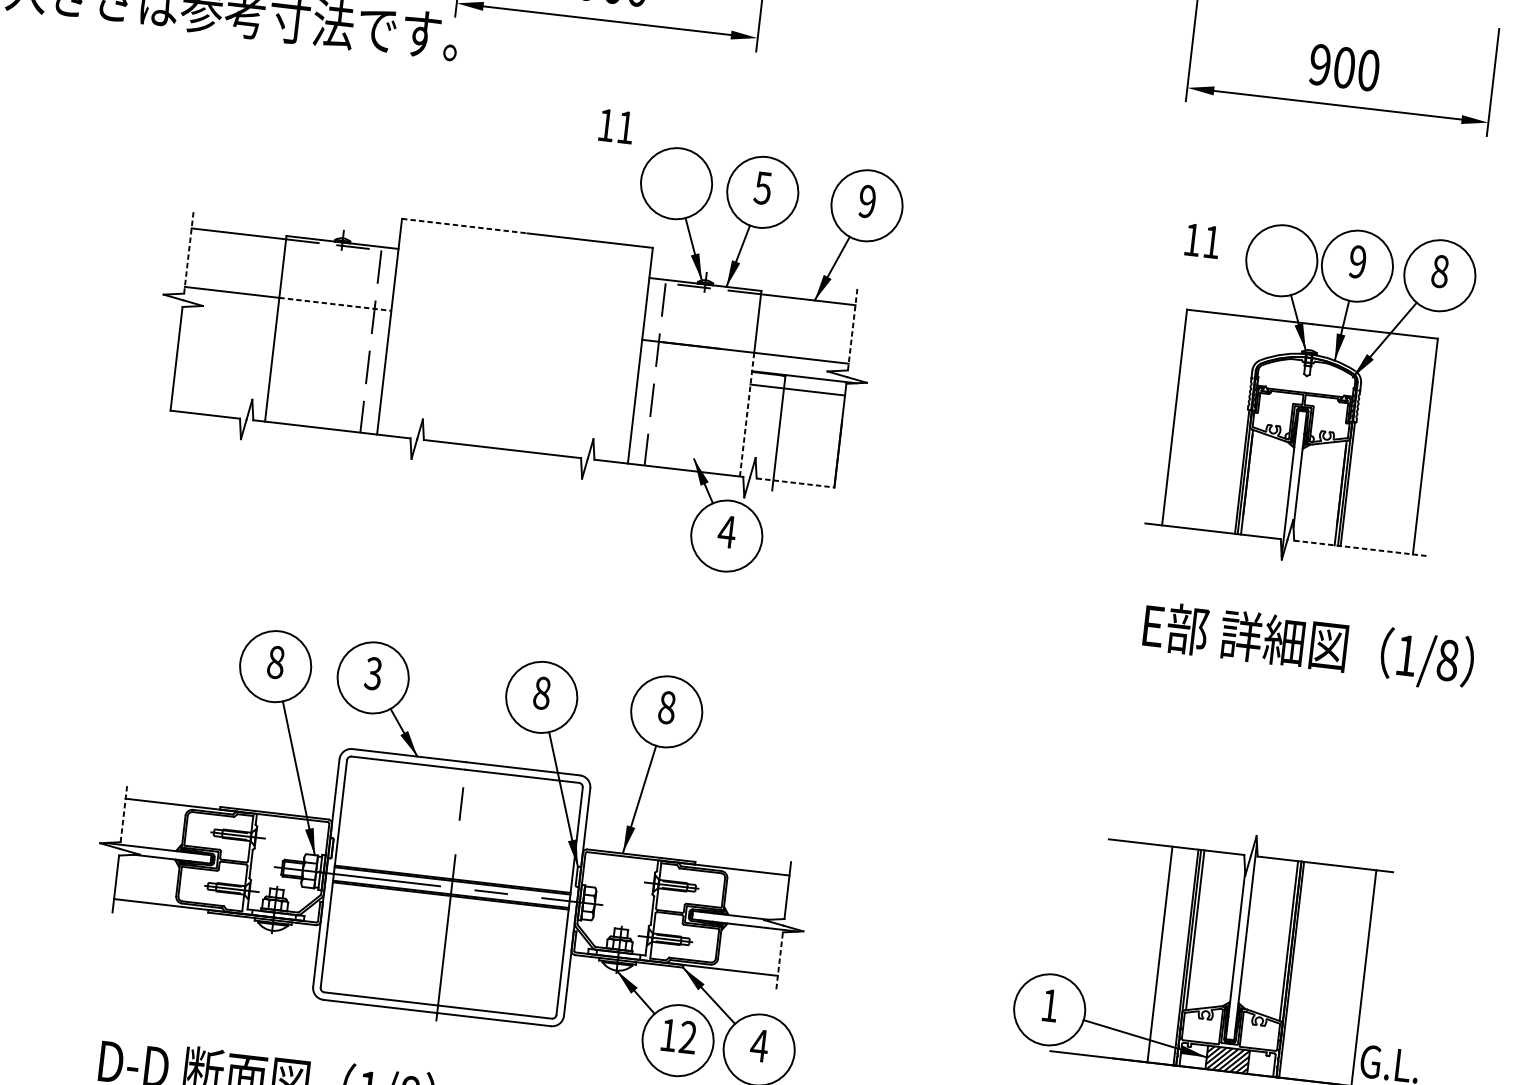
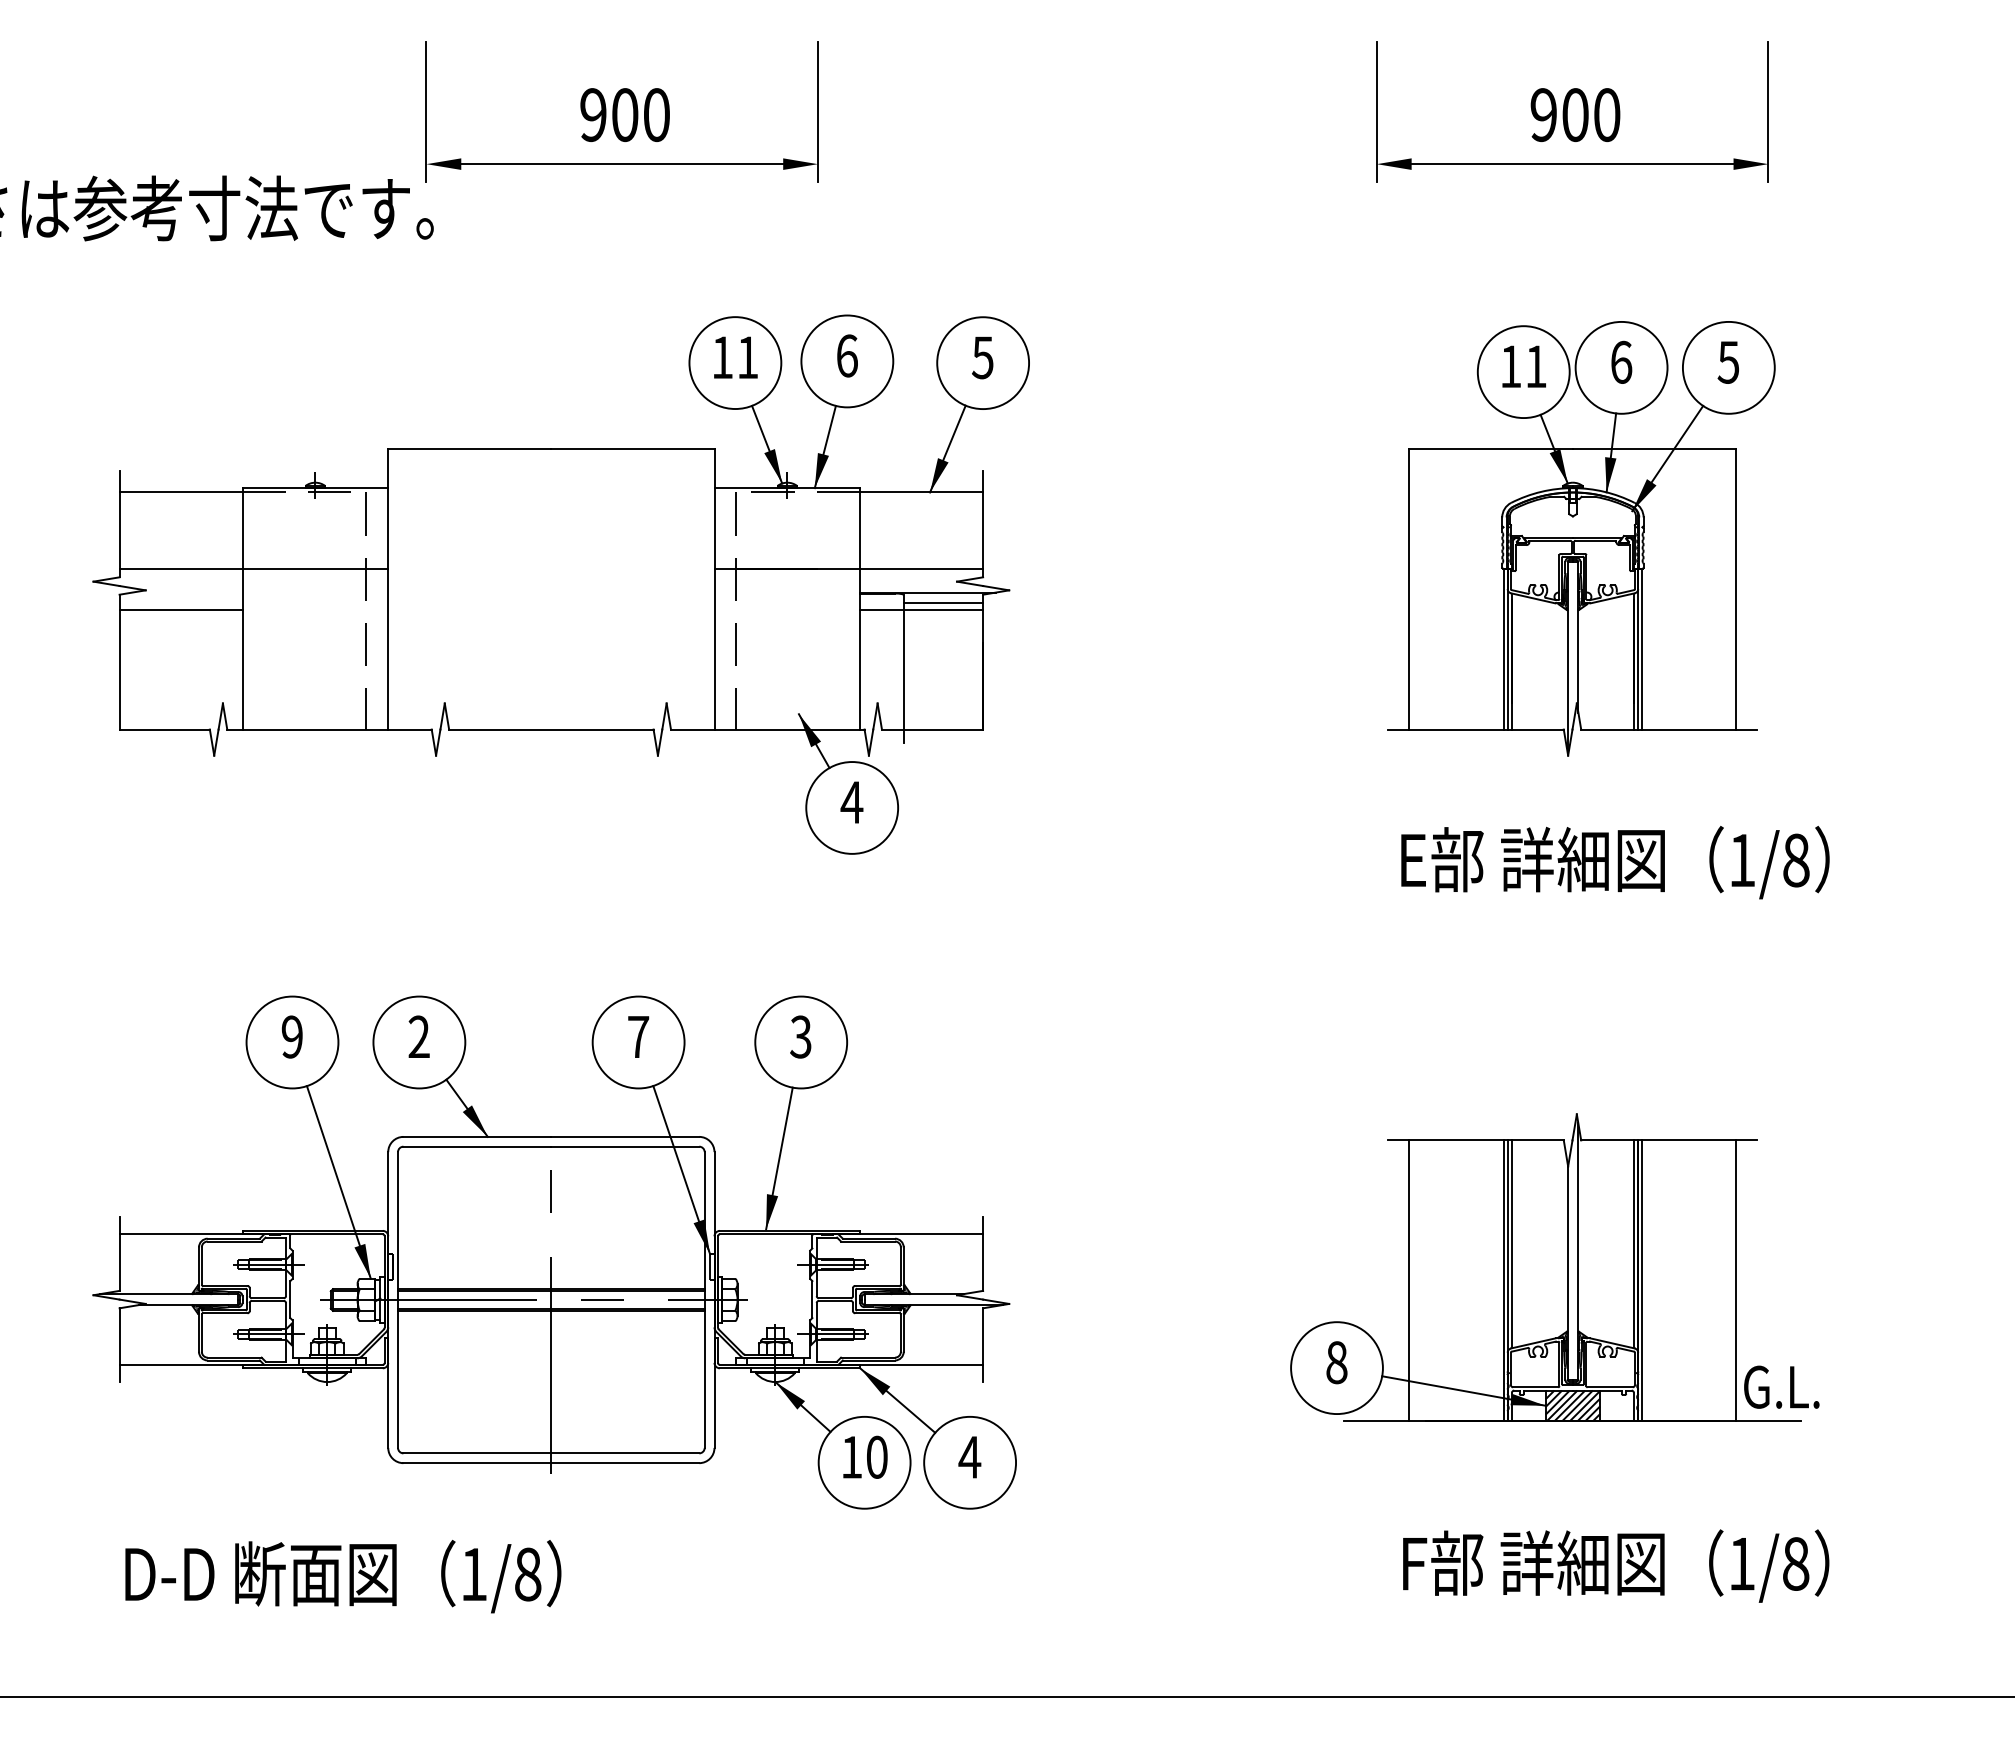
text: (616, 126) -> (735, 357), moved
text: (762, 187) -> (846, 355), 5 -> 6
text: (867, 201) -> (982, 357), 9 -> 5
line: (464, 225) -> (469, 448), dashed -> solid
text: (1202, 240) -> (1523, 366), moved
line: (188, 252) -> (119, 523), dashed -> solid
text: (1357, 261) -> (1621, 361), 9 -> 6
text: (1440, 271) -> (1728, 362), 8 -> 5
line: (335, 304) -> (315, 568), dashed -> solid
line: (228, 323) -> (180, 609), added
line: (853, 329) -> (983, 523), dashed -> solid
line: (815, 387) -> (943, 603), added
line: (747, 414) -> (860, 648), dashed -> solid
line: (795, 482) -> (932, 729), dashed -> solid
line: (1362, 548) -> (1669, 729), dashed -> solid
text: (275, 661) -> (291, 1036), 8 -> 9
text: (373, 673) -> (418, 1036), 3 -> 2
text: (542, 692) -> (638, 1036), 8 -> 7
text: (666, 707) -> (800, 1036), 8 -> 3
line: (123, 813) -> (119, 1253), dashed -> solid
line: (1160, 954) -> (1409, 1280), moved
line: (779, 961) -> (983, 1345), dashed -> solid
text: (1049, 1005) -> (1336, 1362), 1 -> 8
text: (687, 1036) -> (876, 1456), 12 -> 10

